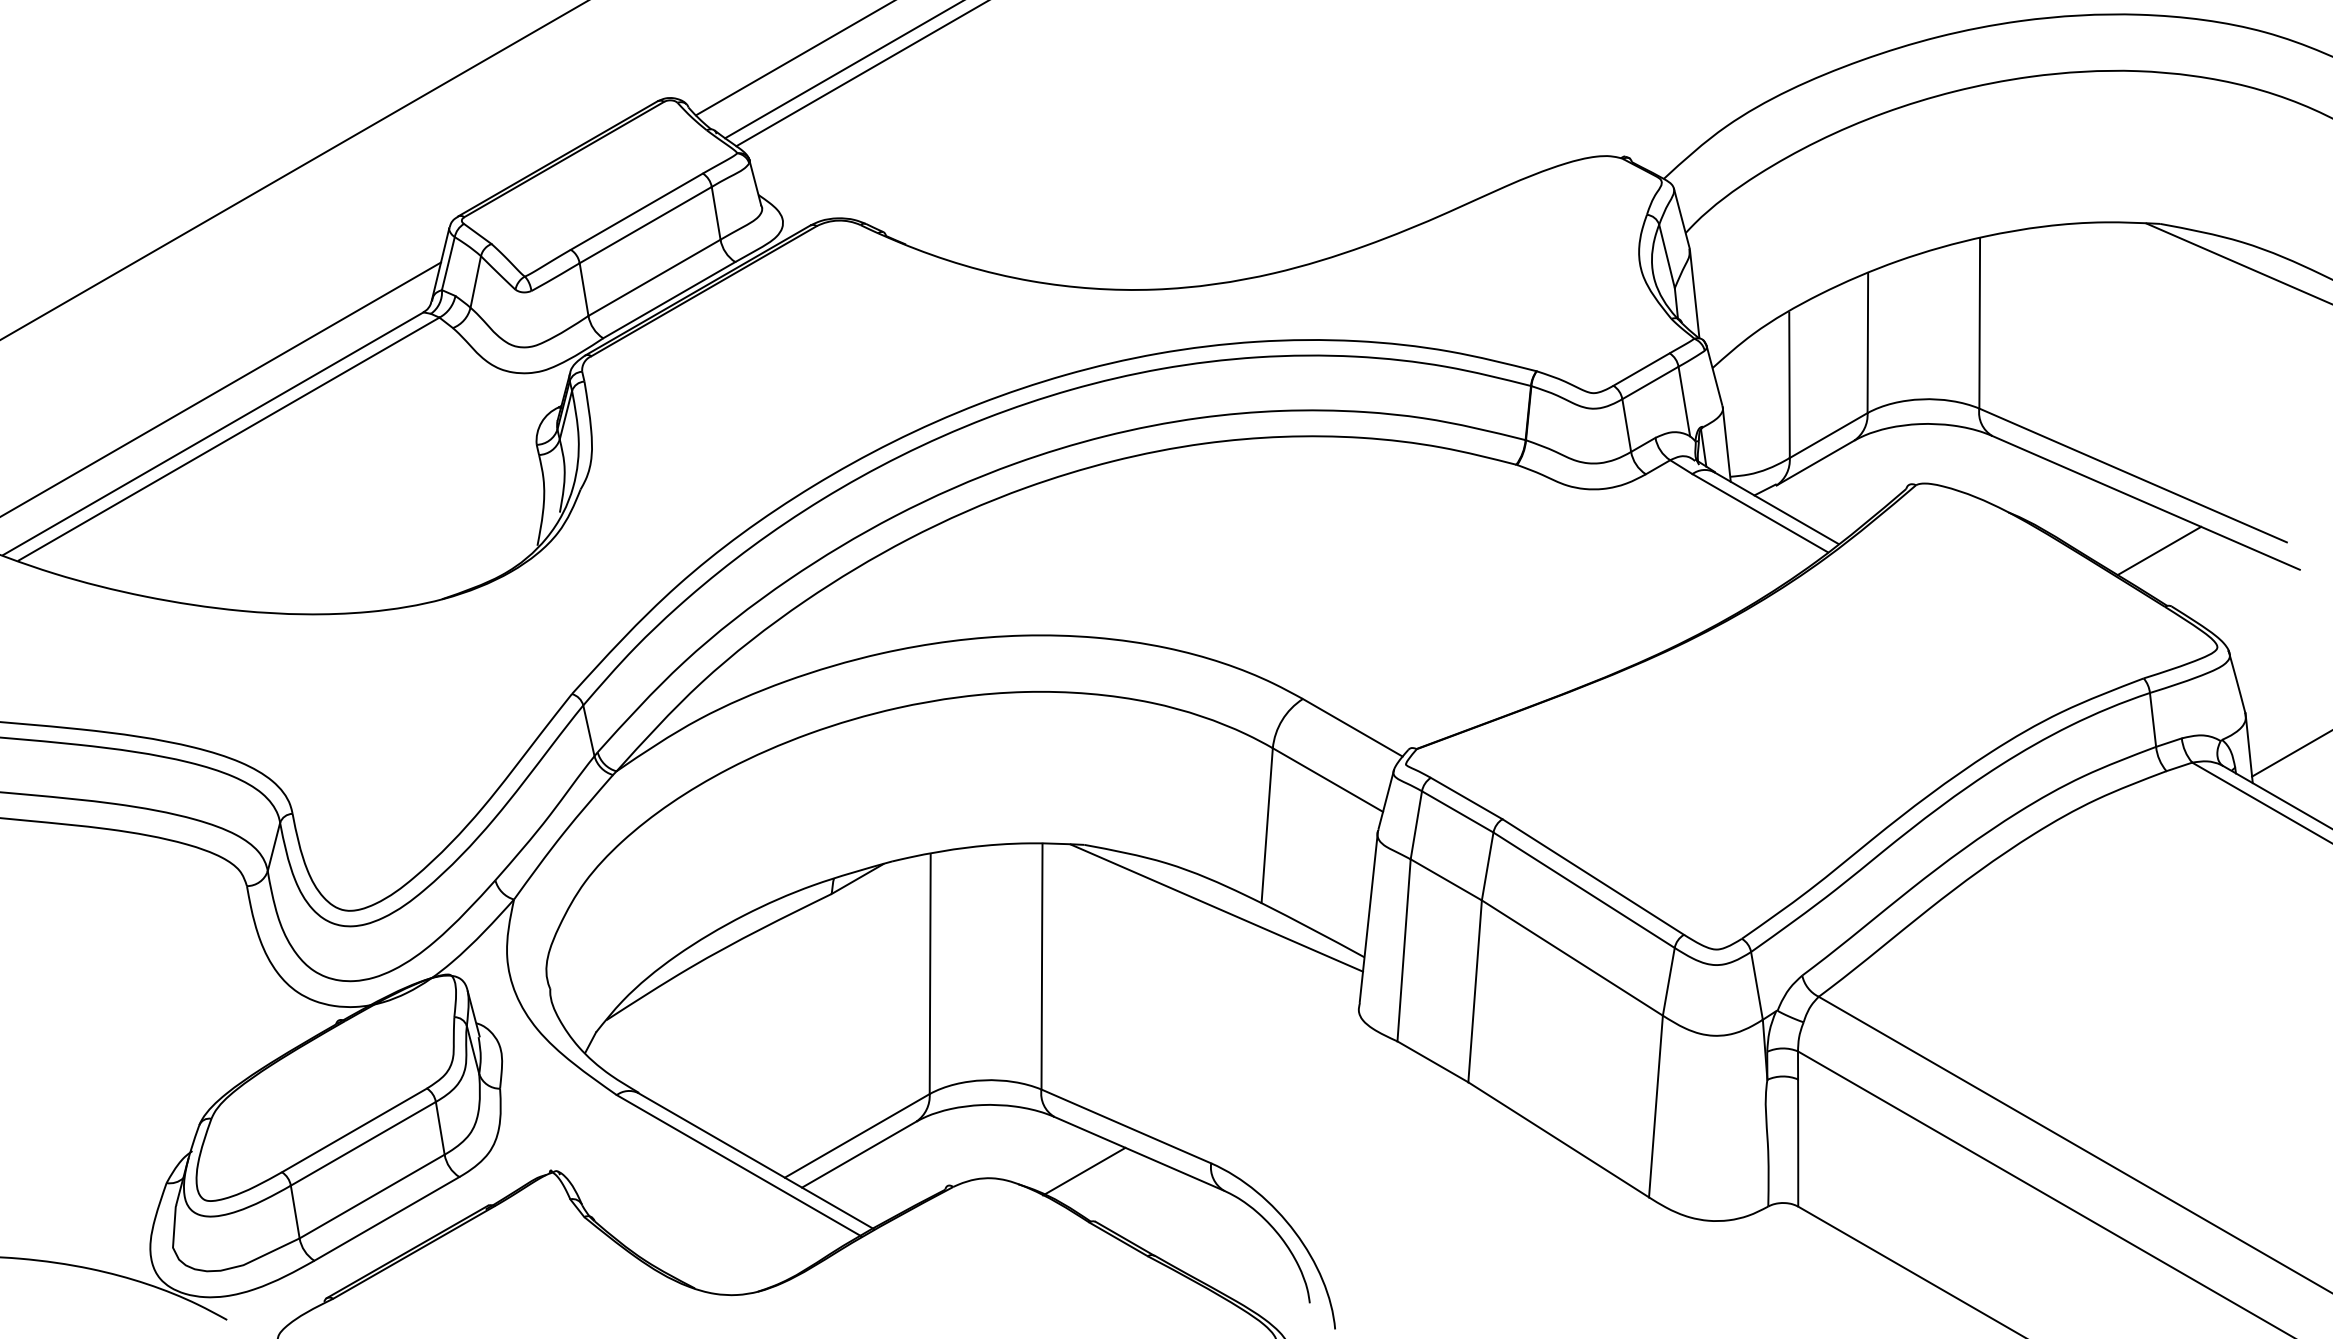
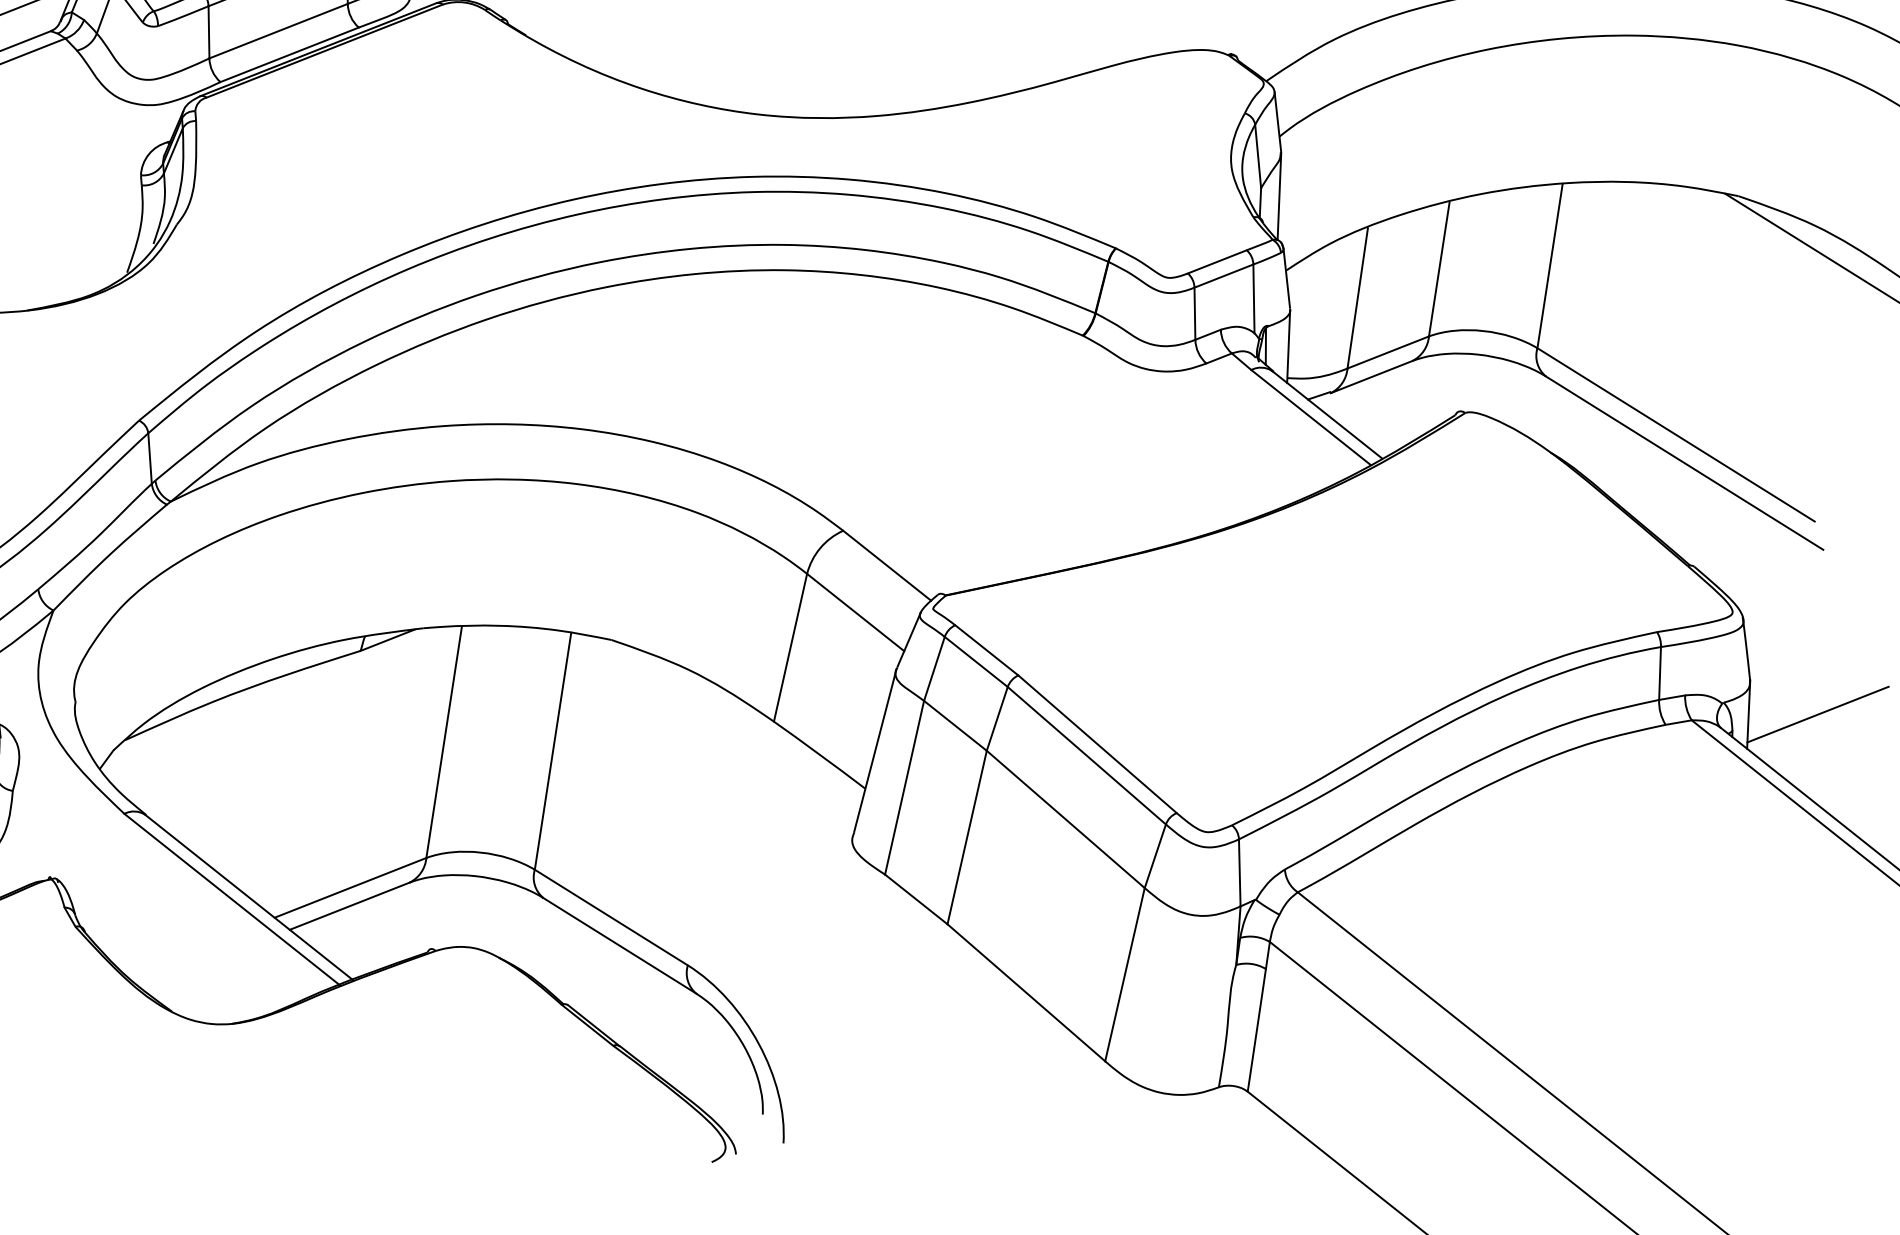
line: (2159, 550) -> (1690, 511), removed
line: (1216, 907) -> (729, 719), removed
line: (1084, 1171) -> (564, 954), removed

